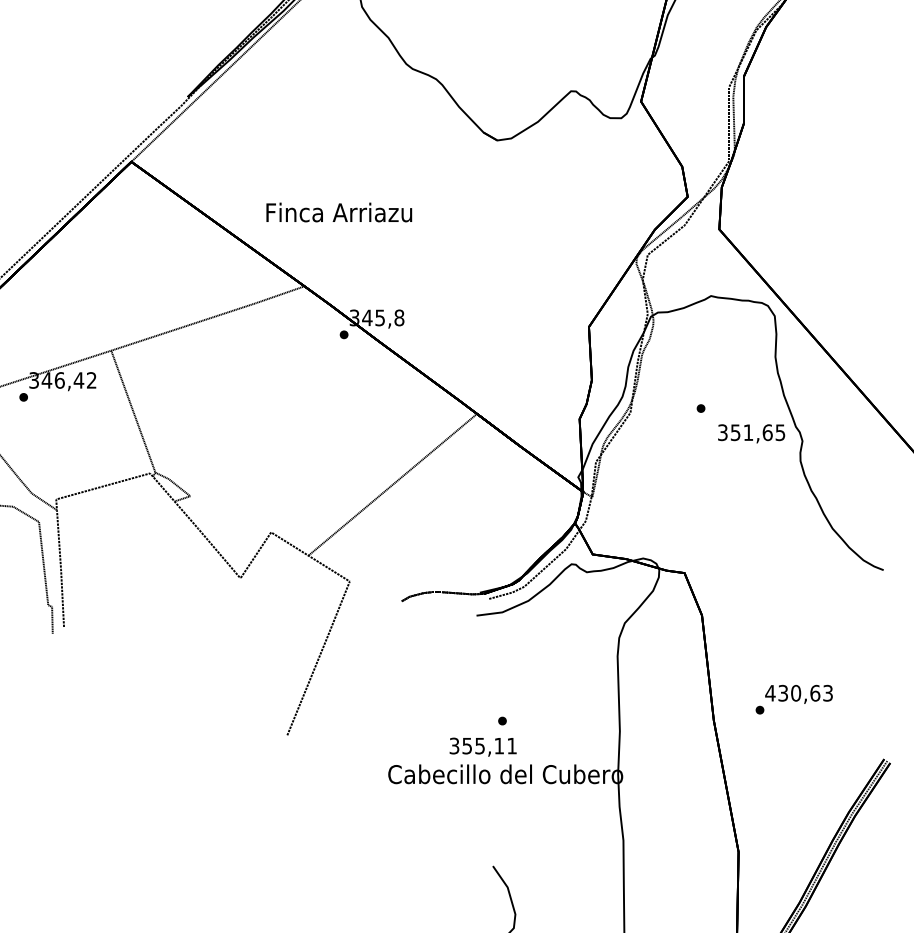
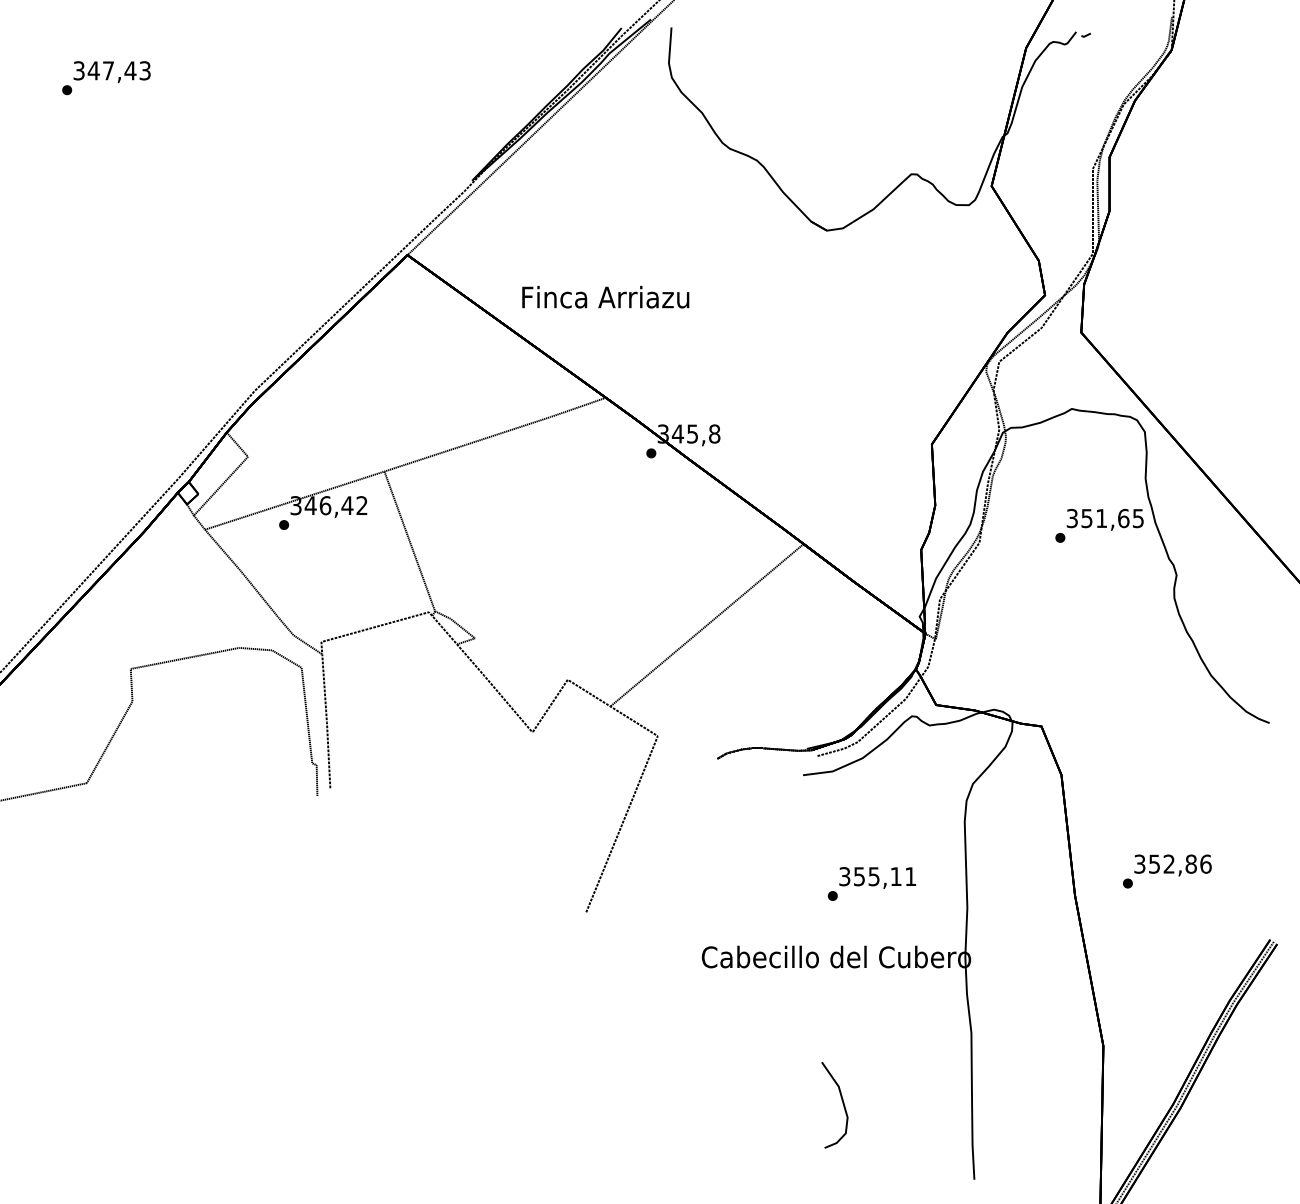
text: (339, 212) -> (605, 297), moved
text: (750, 433) -> (1104, 519), moved
text: (798, 692) -> (1172, 863), 430,63 -> 352,86
text: (483, 746) -> (877, 877), moved

